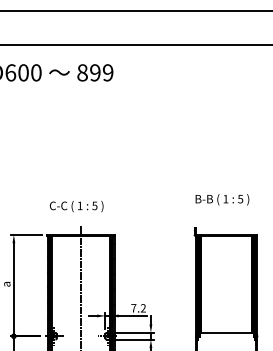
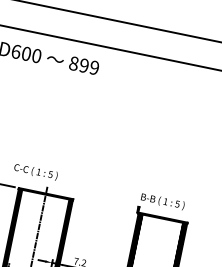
text: (222, 199) -> (162, 201), moved
text: (76, 206) -> (35, 171), moved

